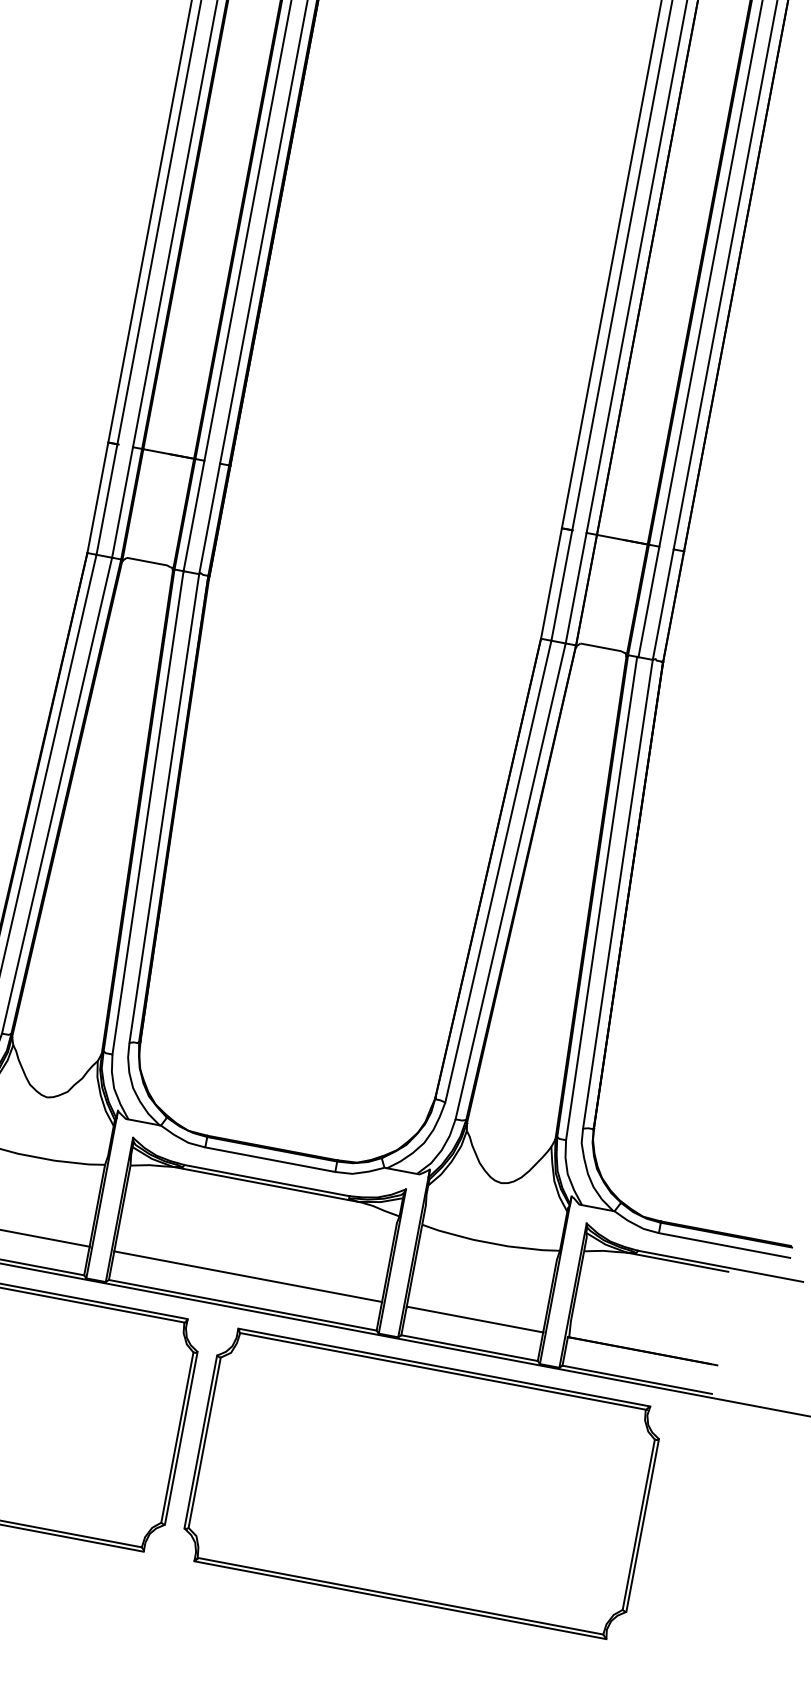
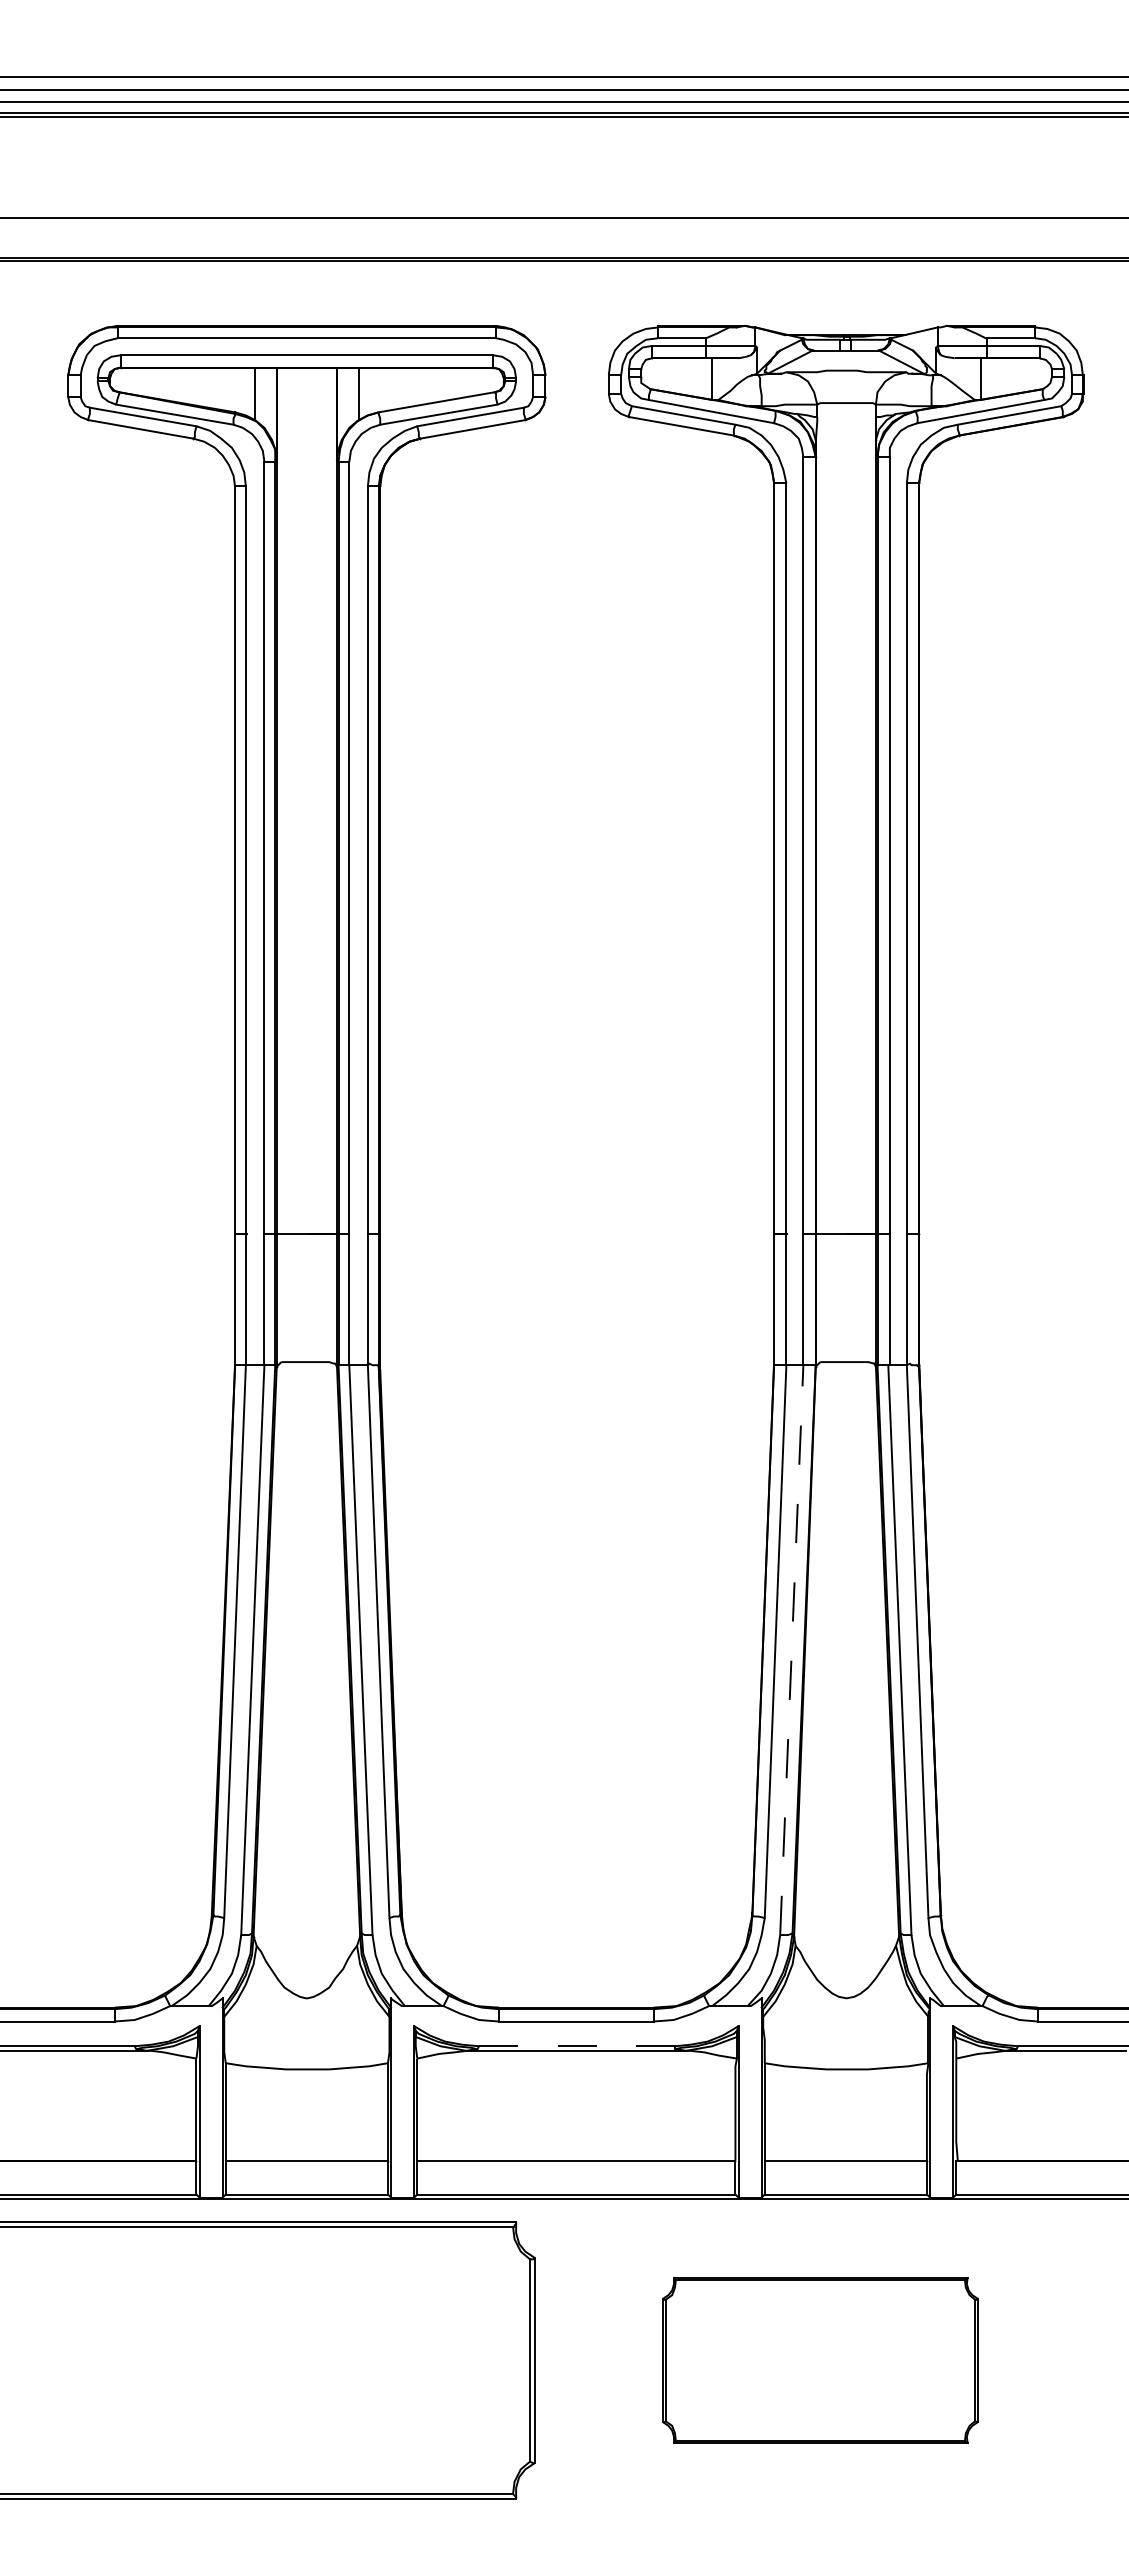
line: (510, 880) -> (791, 1649), solid -> dashed
line: (266, 1180) -> (576, 2046), solid -> dashed
part: (421, 1483) -> (820, 2360), size x0.6

